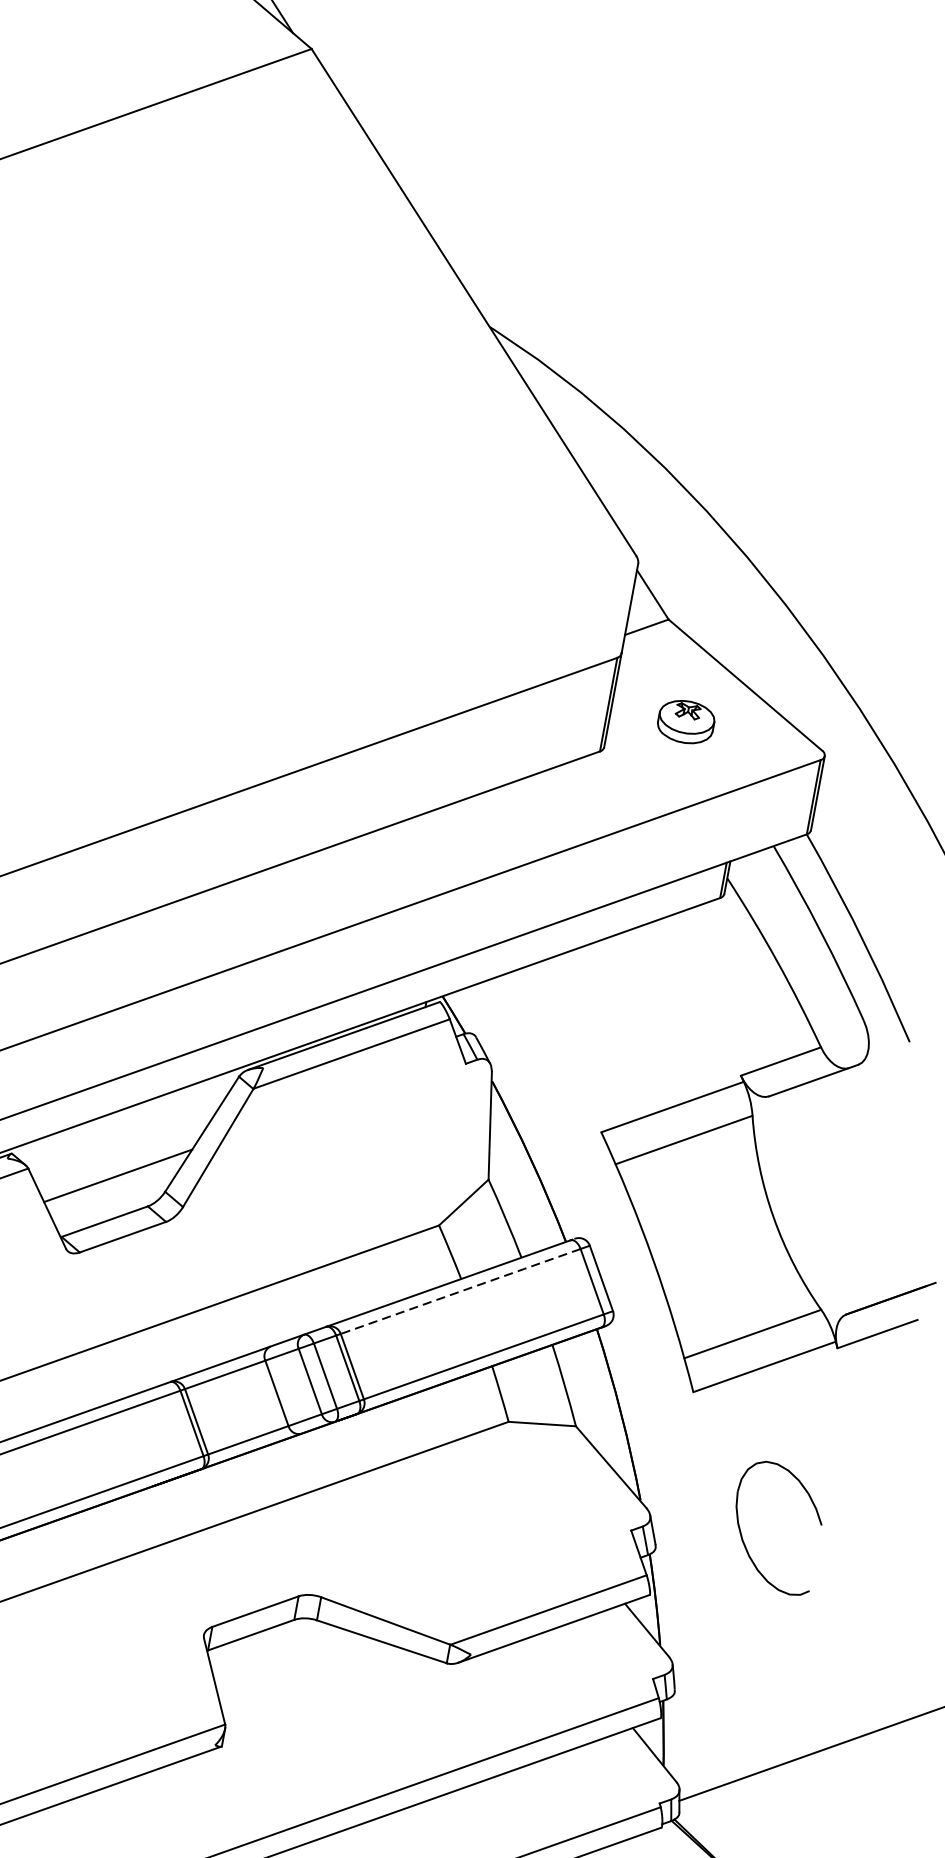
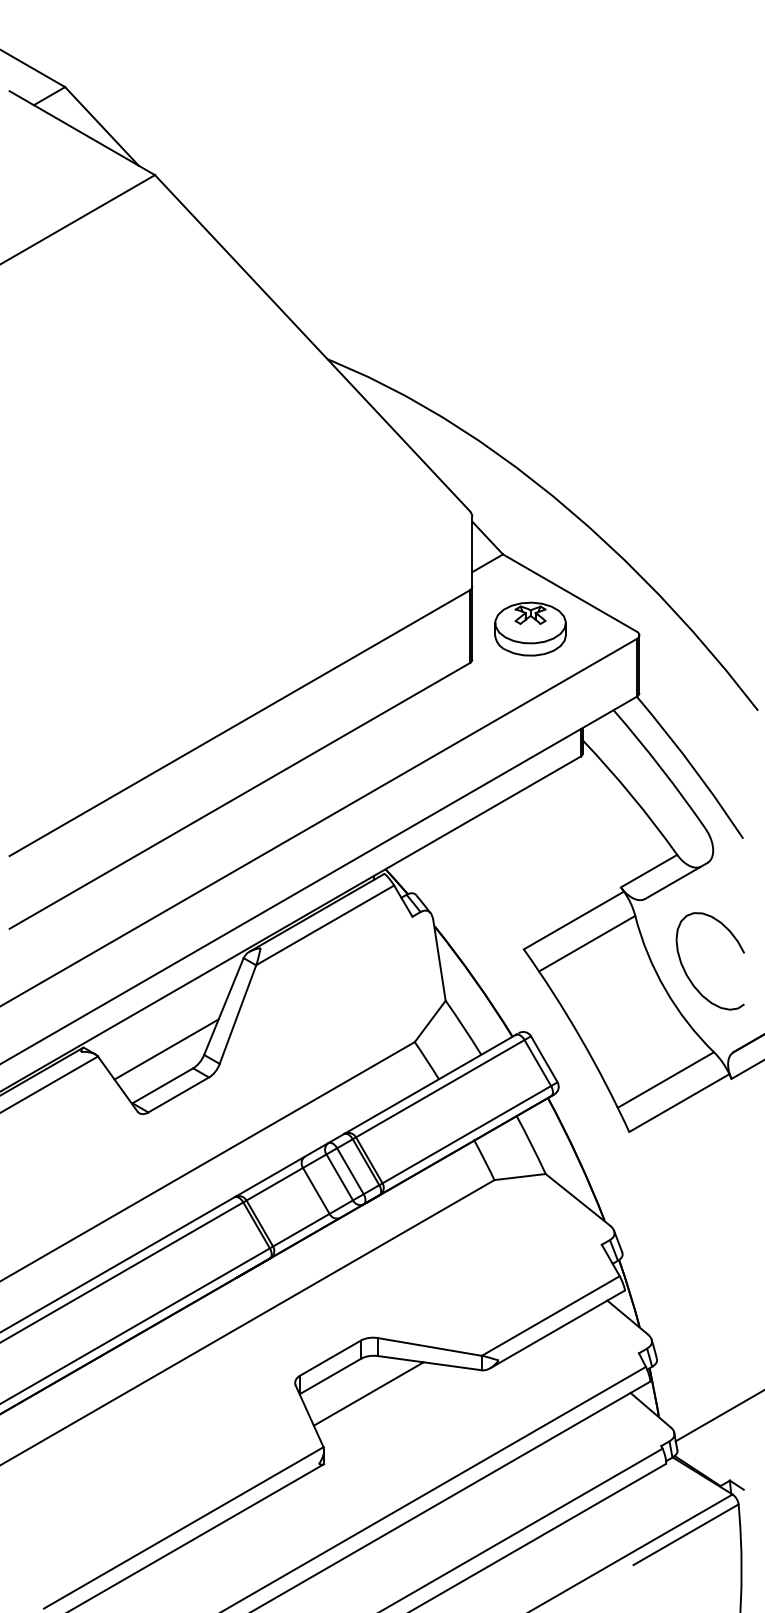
part: (686, 721) -> (530, 628), size x1.67
line: (459, 1291) -> (439, 1088), dashed -> solid
part: (742, 1532) -> (685, 969), moved
line: (295, 1666) -> (368, 1393), added

